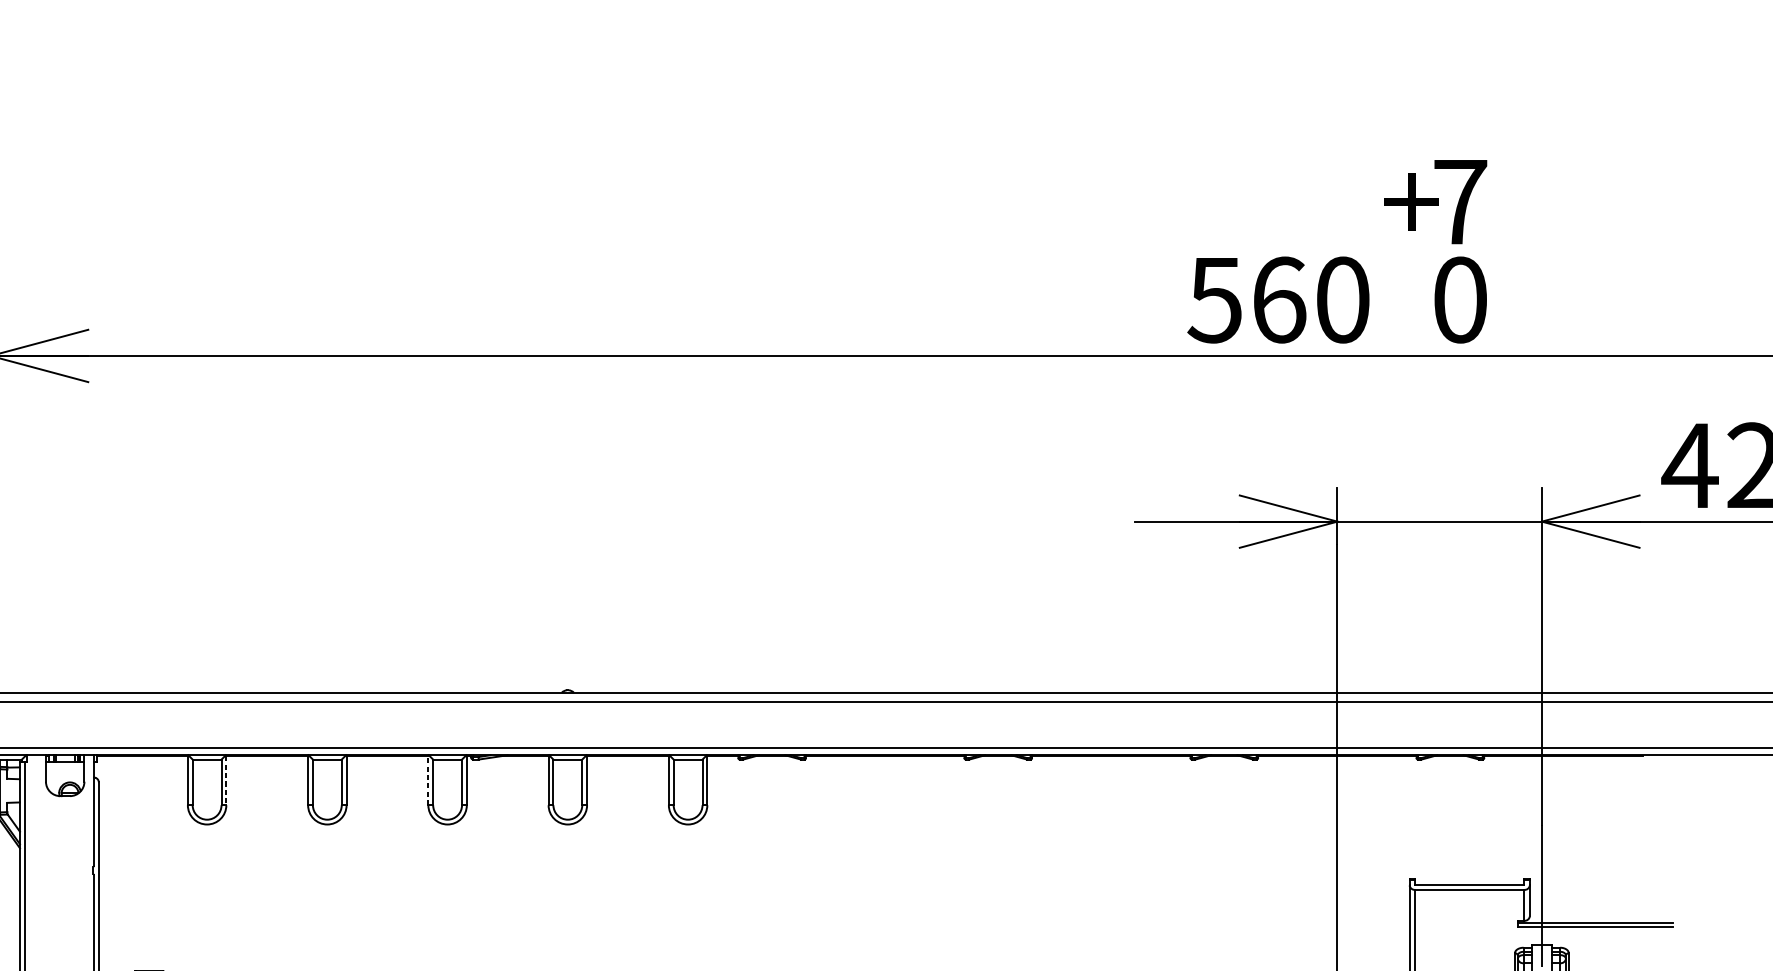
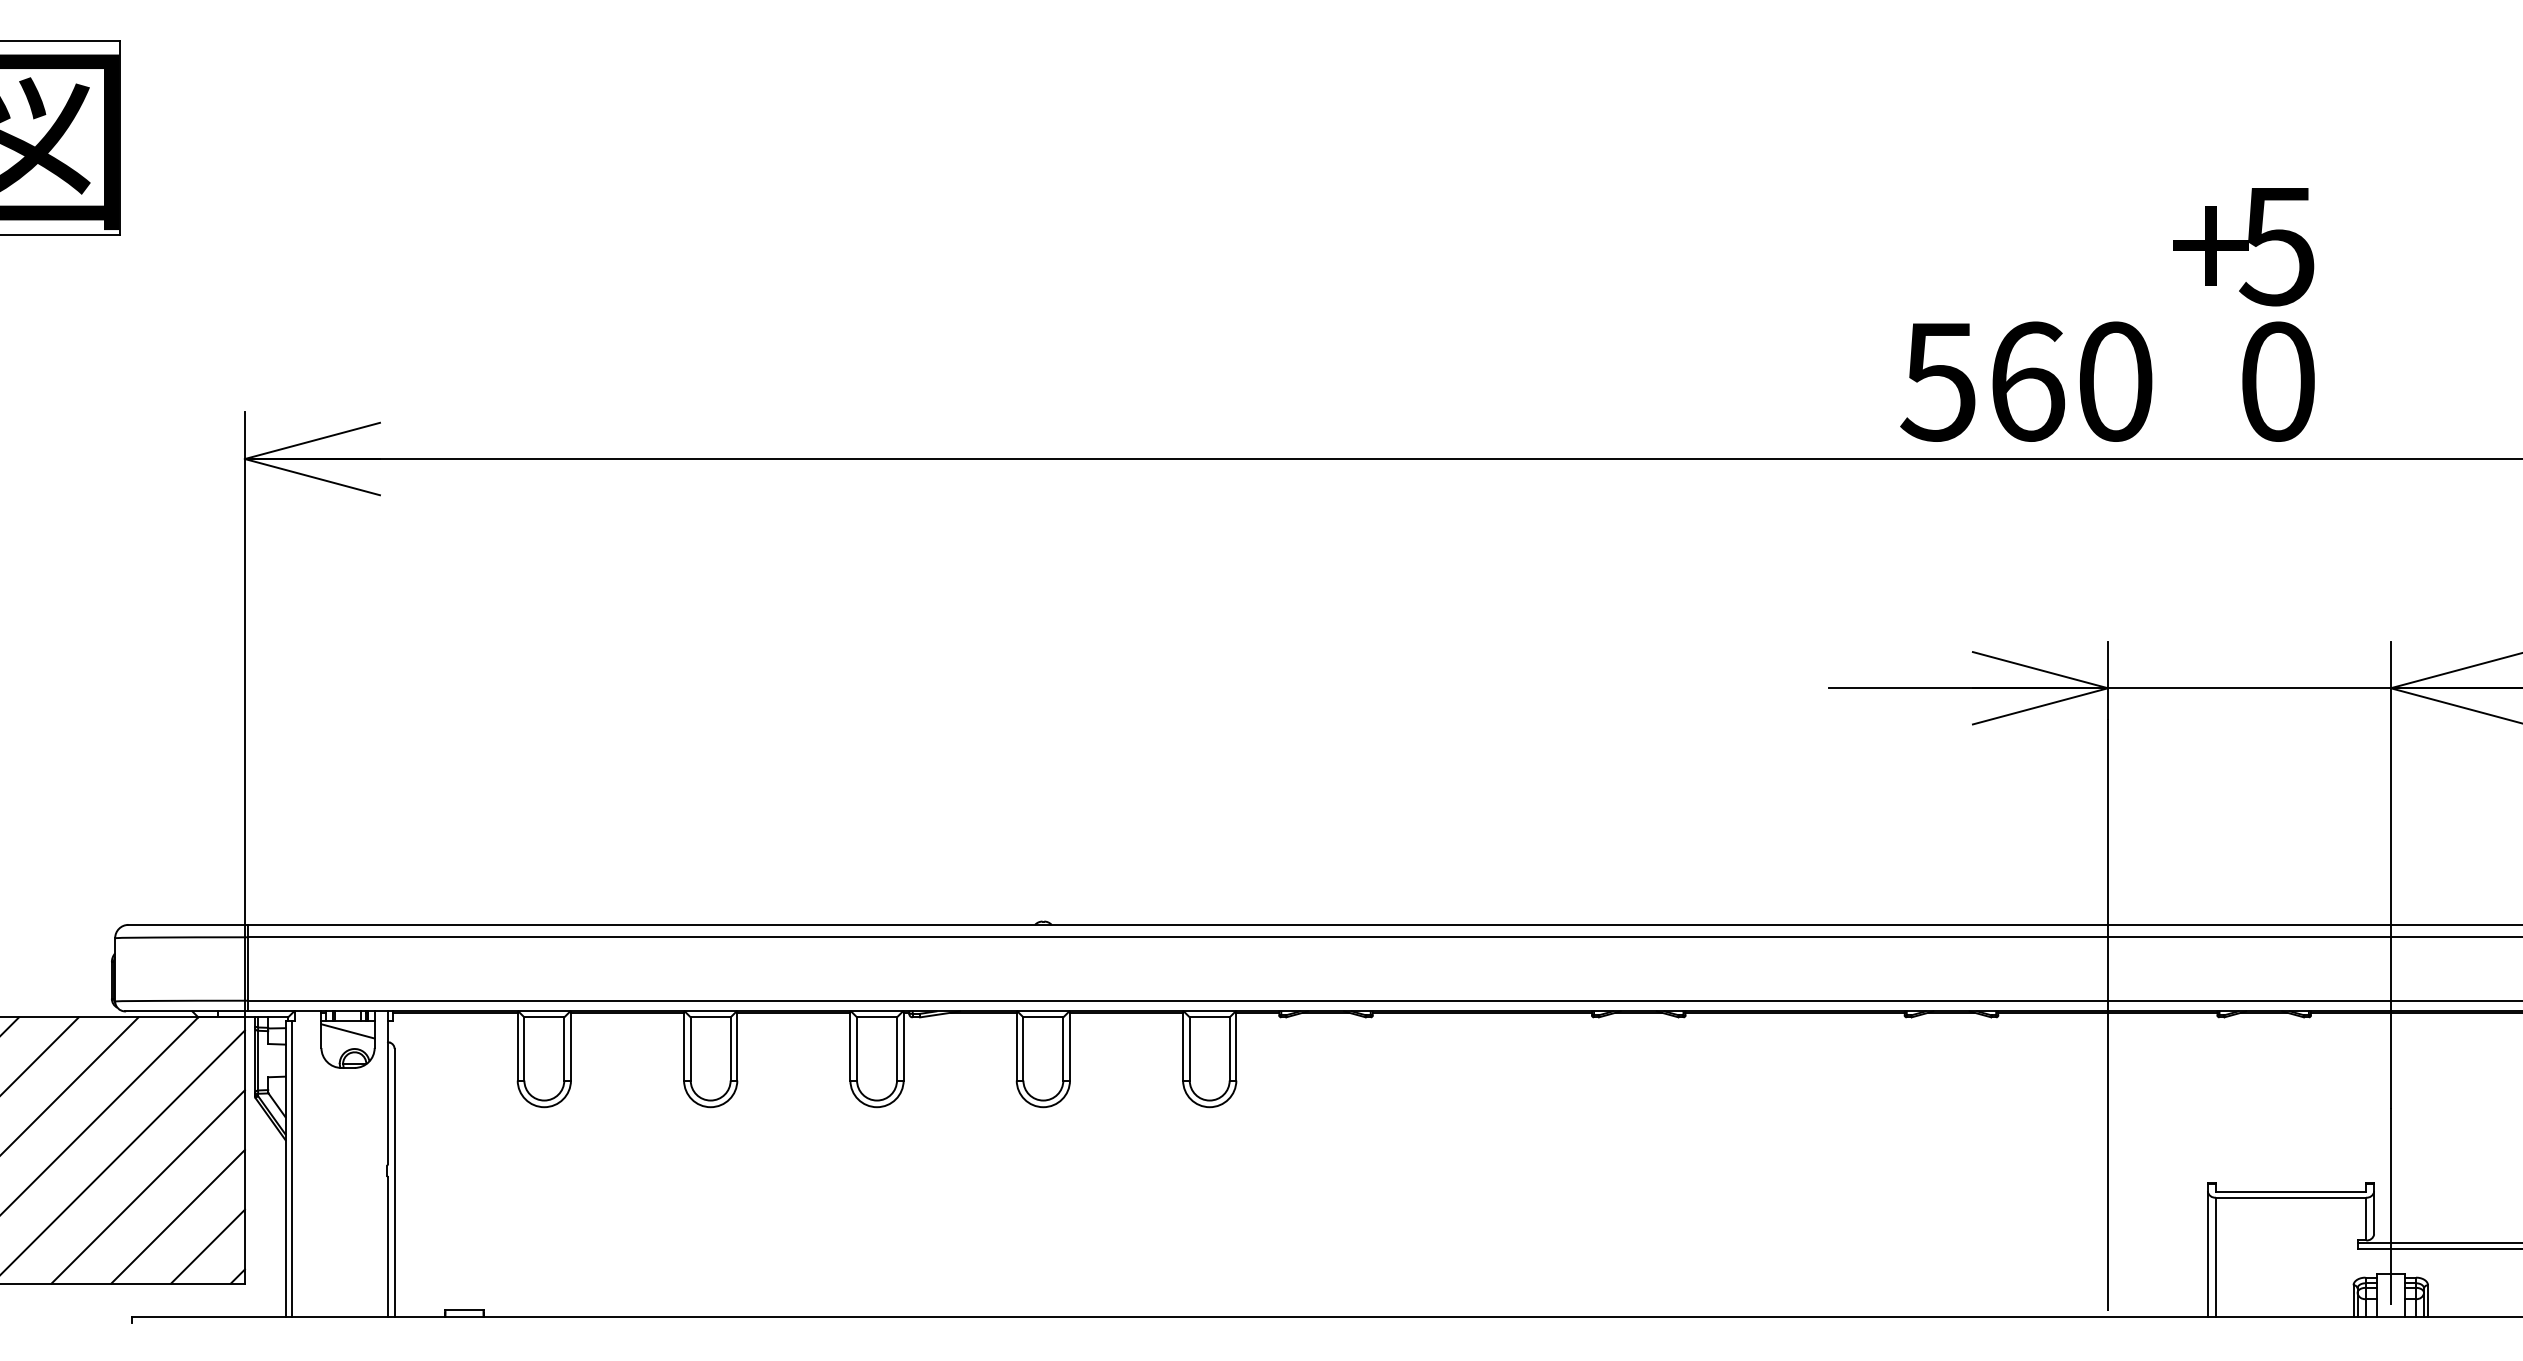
text: (1459, 203) -> (2277, 247), 7 -> 5
line: (64, 769) -> (347, 1031), added
line: (226, 780) -> (570, 1046), dashed -> solid
line: (428, 780) -> (850, 1046), dashed -> solid

